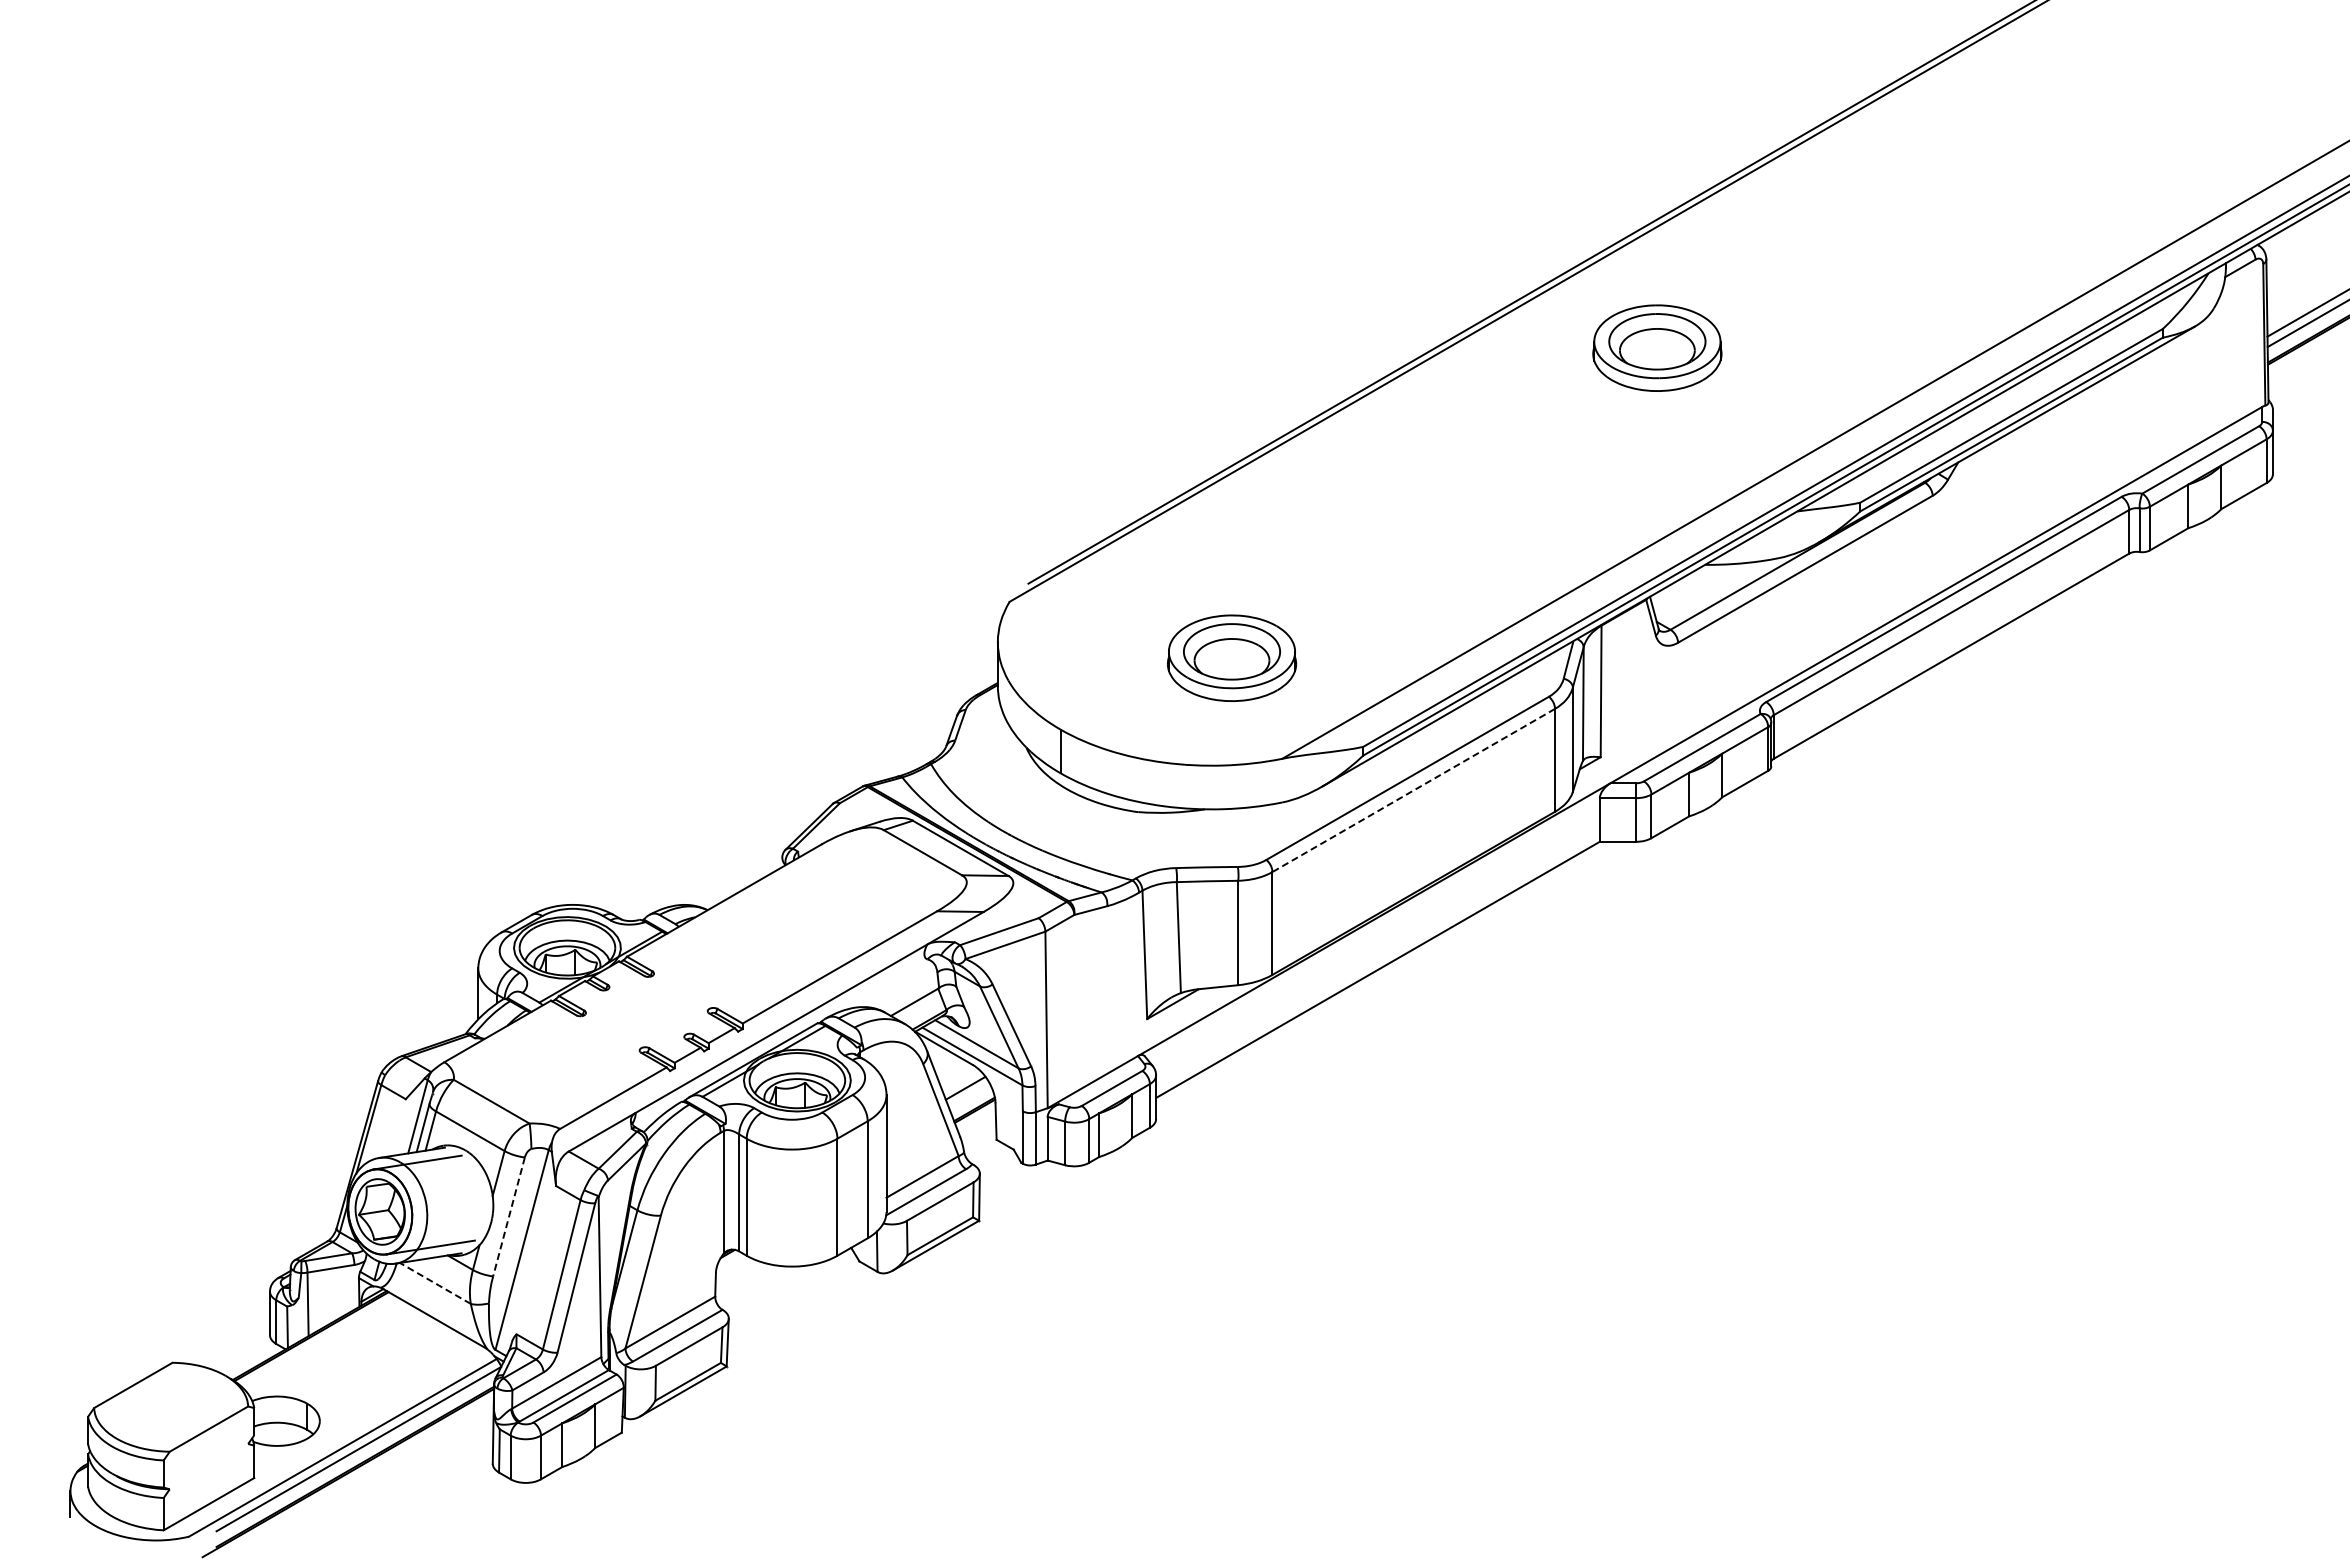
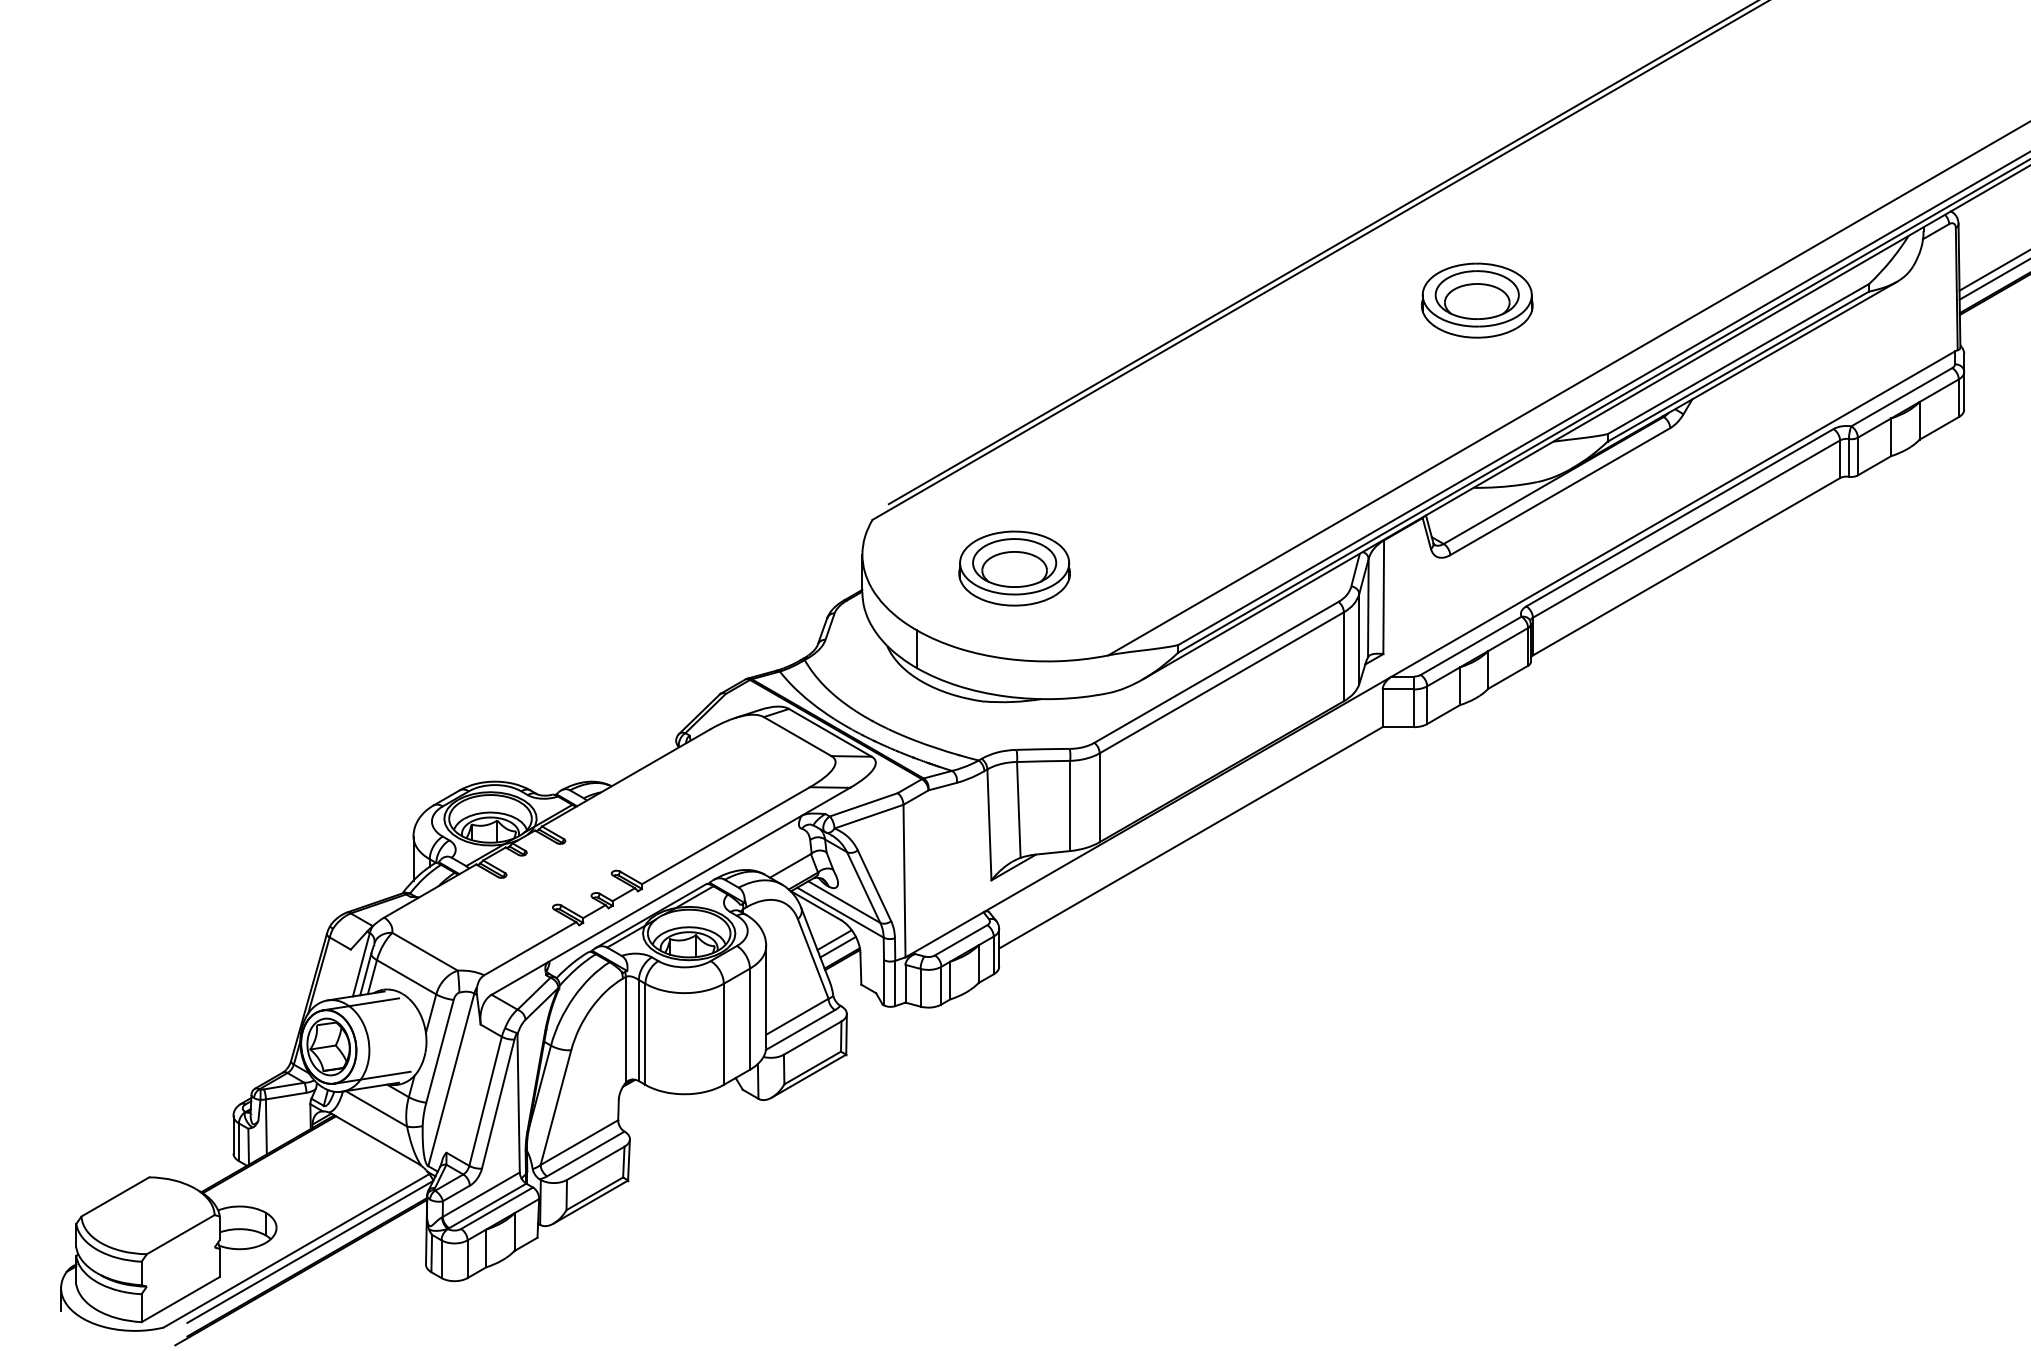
part: (1657, 347) -> (1477, 300), moved
part: (1232, 657) -> (1015, 567), moved
line: (1413, 790) -> (1221, 682), dashed -> solid
line: (969, 1096) -> (837, 947), added
line: (509, 1216) -> (440, 1050), dashed -> solid
line: (435, 1283) -> (376, 1108), dashed -> solid

